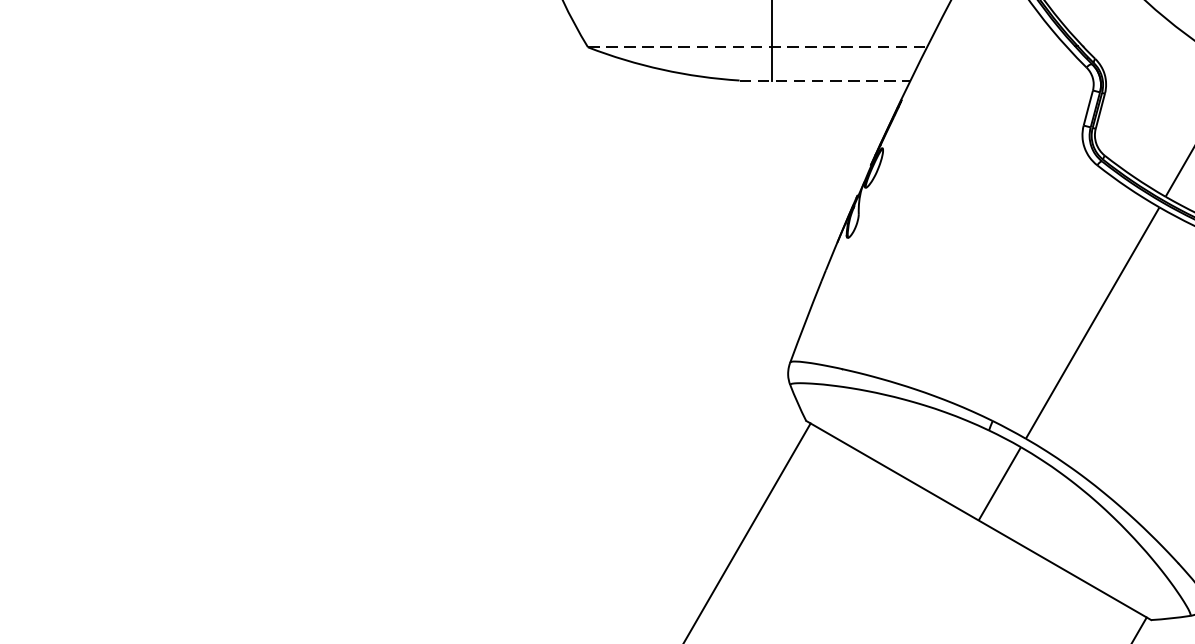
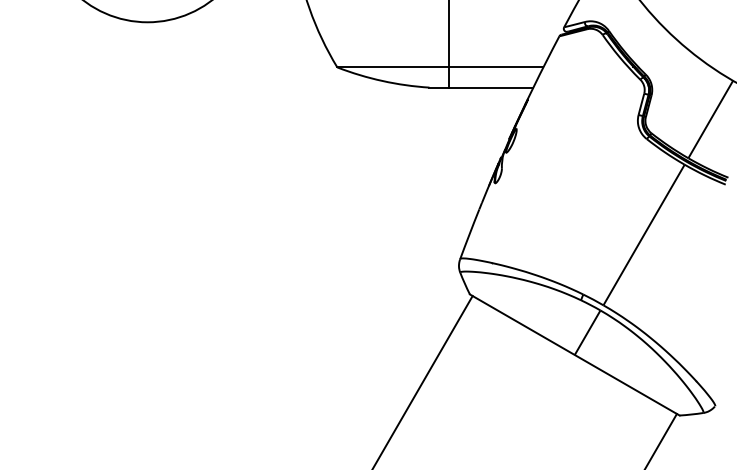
line: (757, 47) -> (440, 67), dashed -> solid
line: (825, 80) -> (481, 87), dashed -> solid

